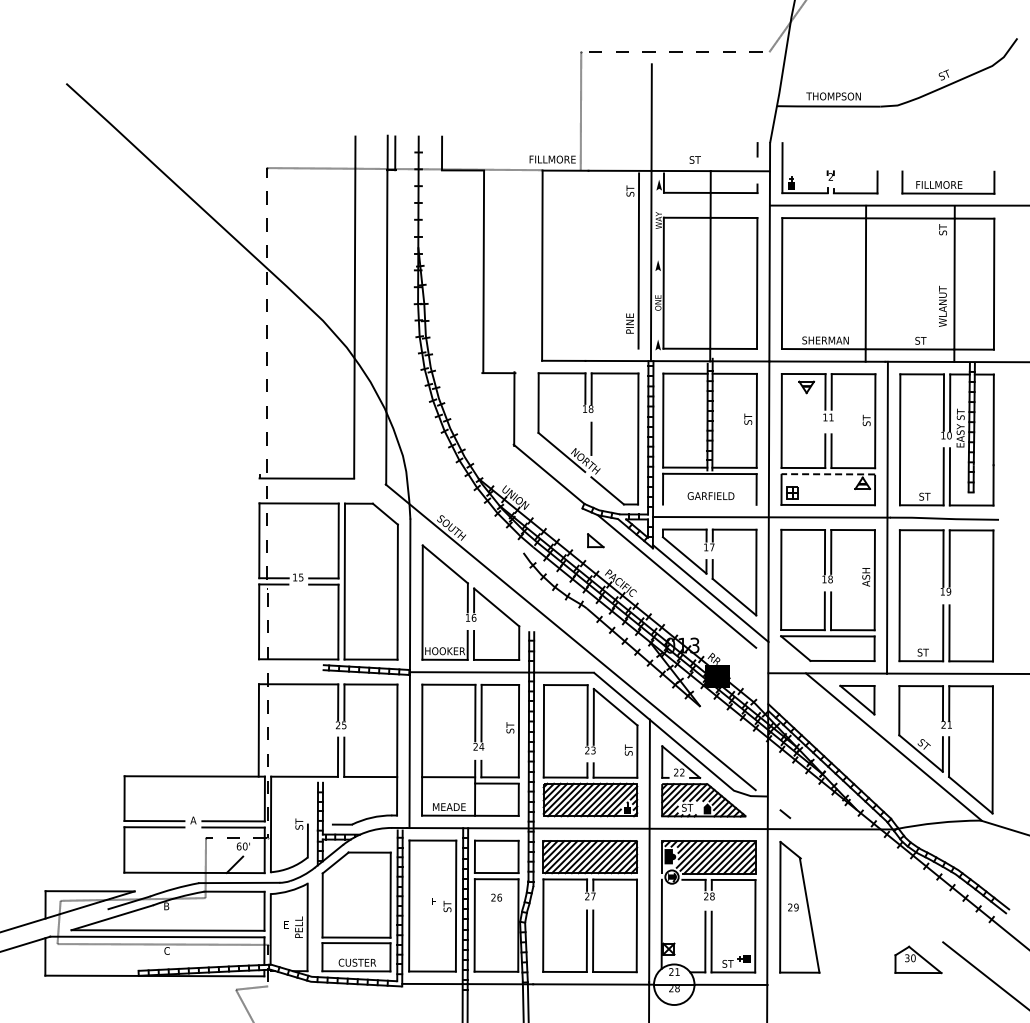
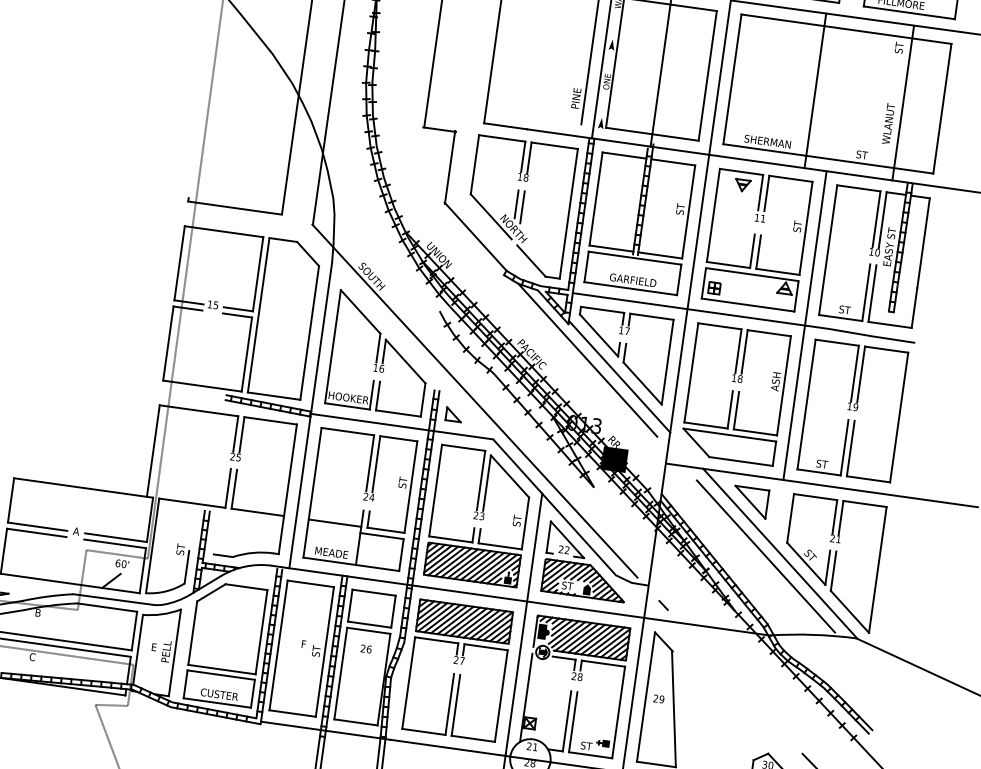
line: (585, 436) -> (516, 204), added
line: (828, 474) -> (752, 274), dashed -> solid
line: (709, 504) -> (630, 288), added
part: (595, 540) -> (453, 414), moved
line: (879, 751) -> (765, 556), added

